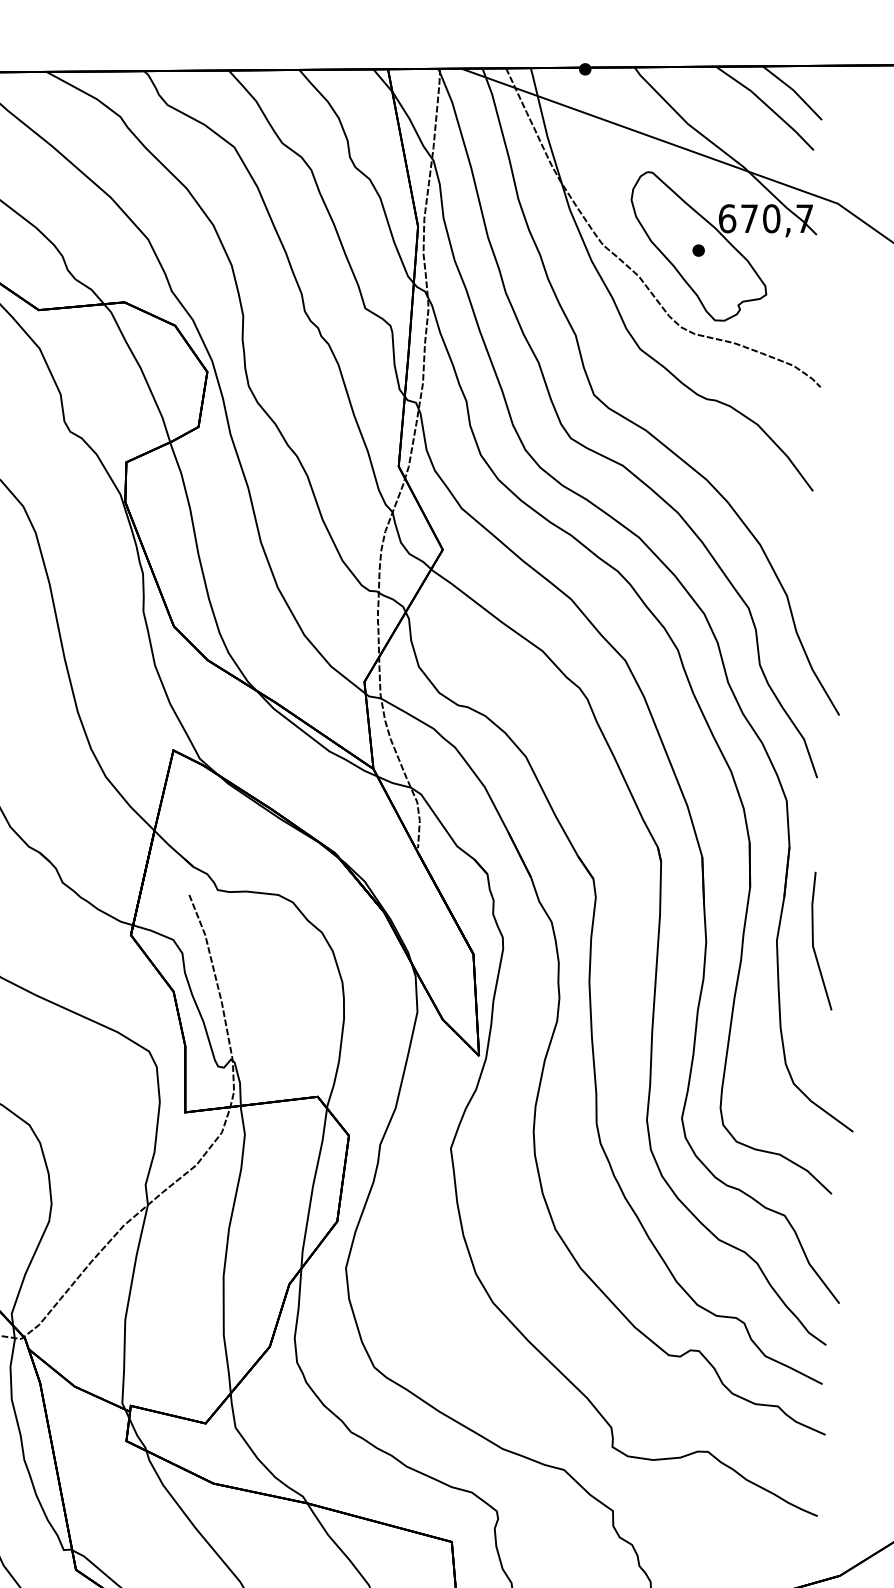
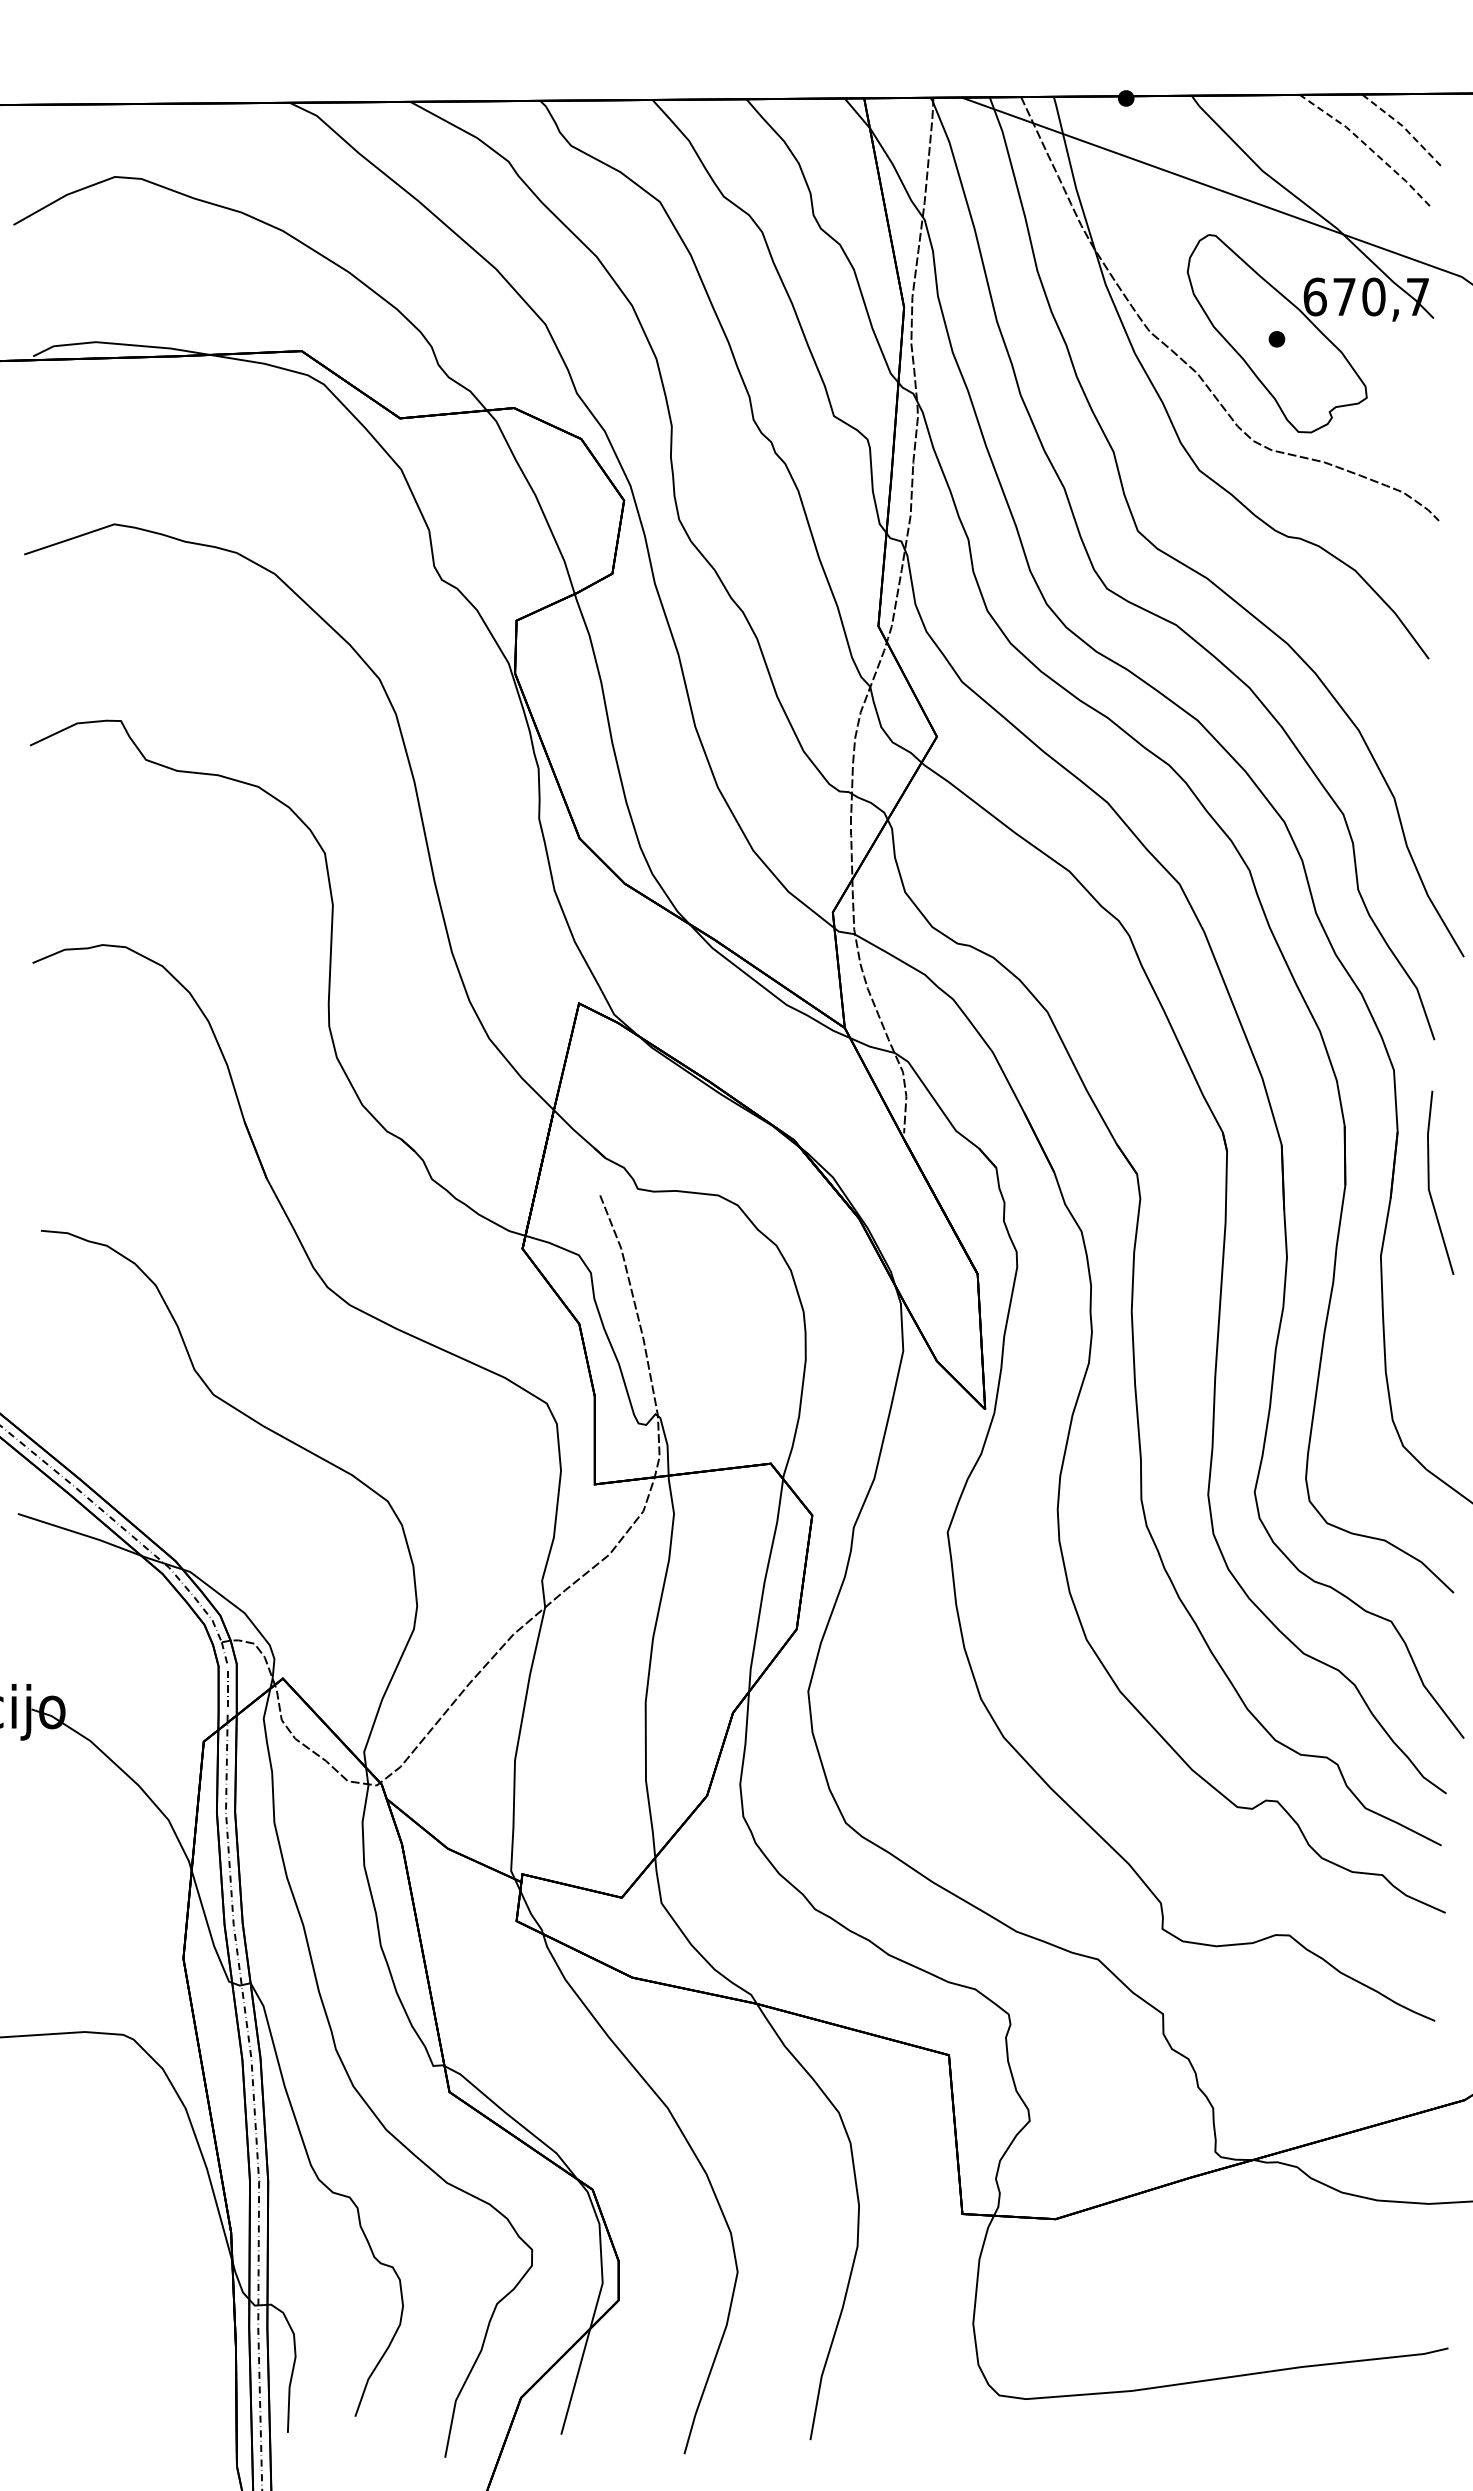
line: (793, 90) -> (1403, 126), solid -> dashed
line: (766, 105) -> (1367, 146), solid -> dashed
line: (813, 940) -> (1429, 1182), moved

